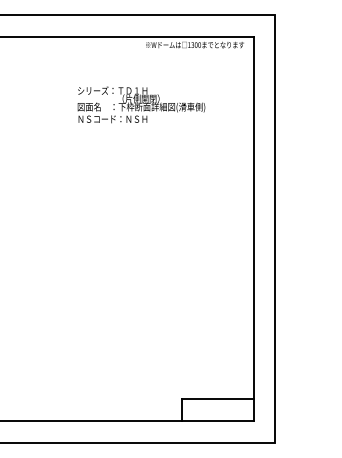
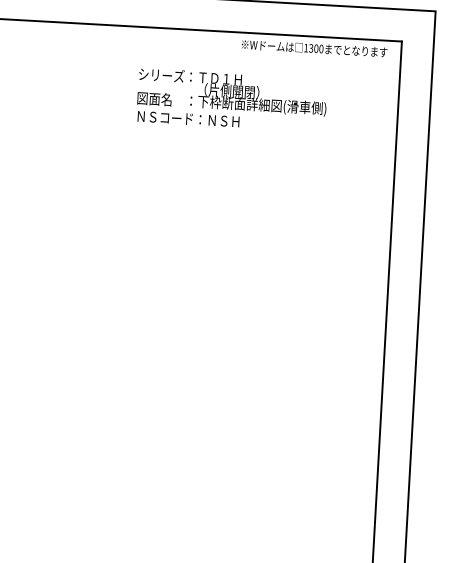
text: (141, 104) -> (232, 99), moved

